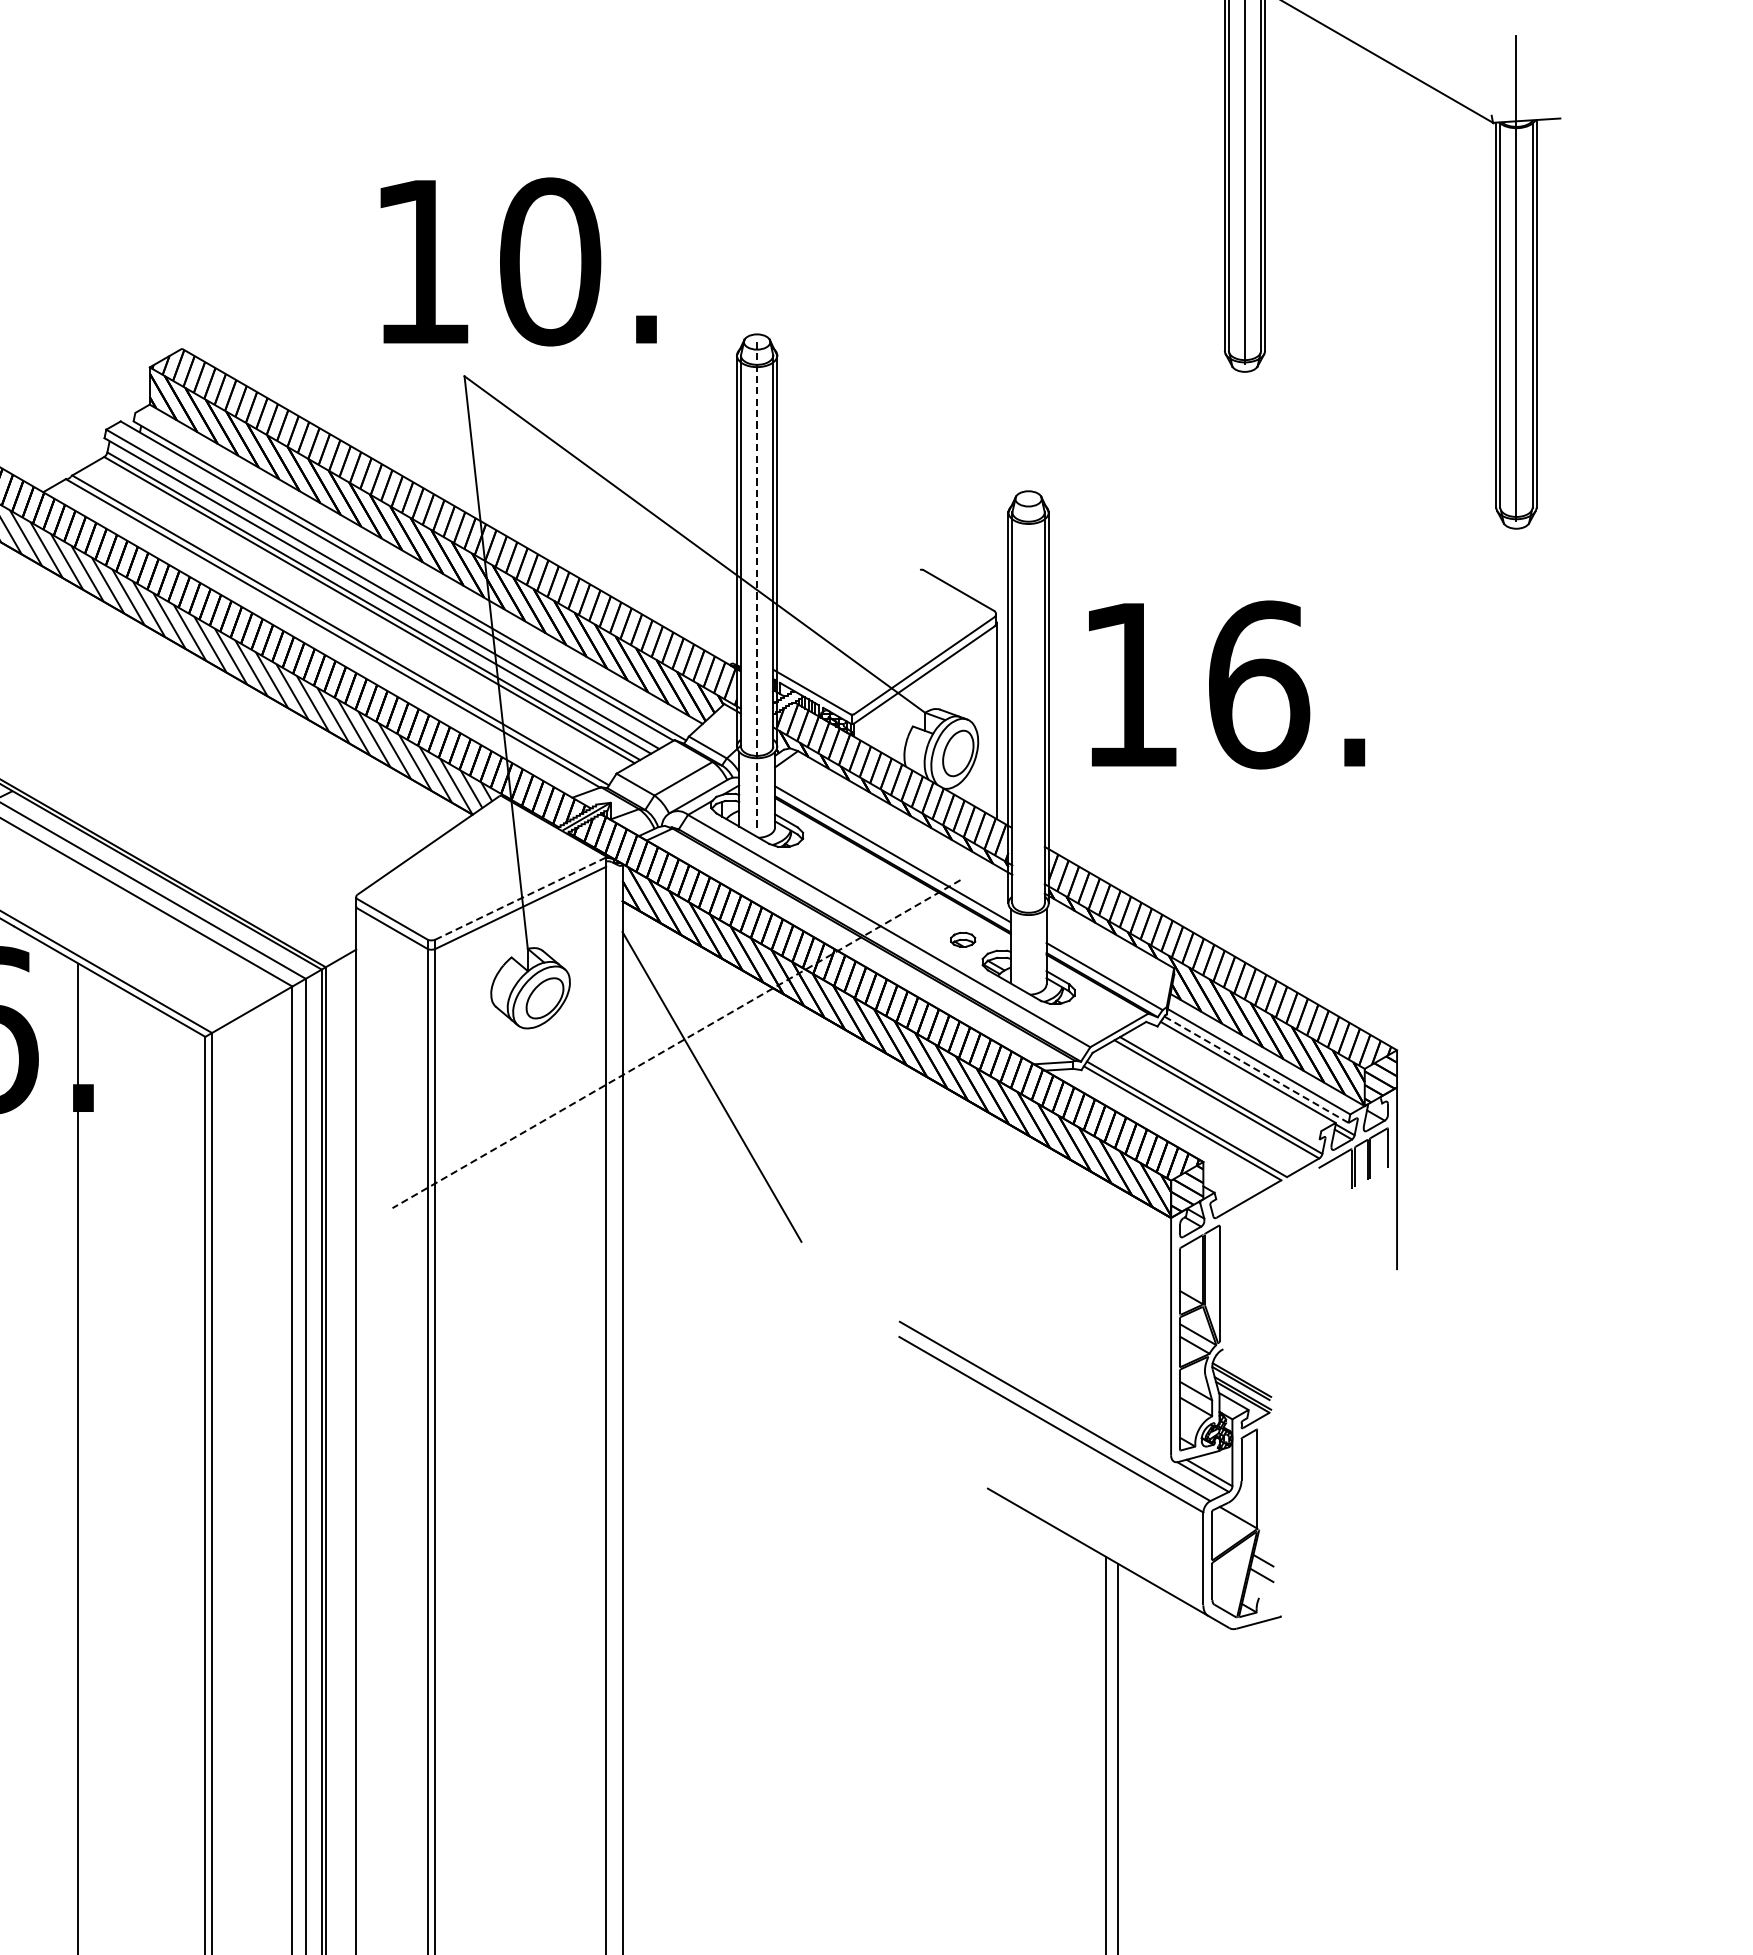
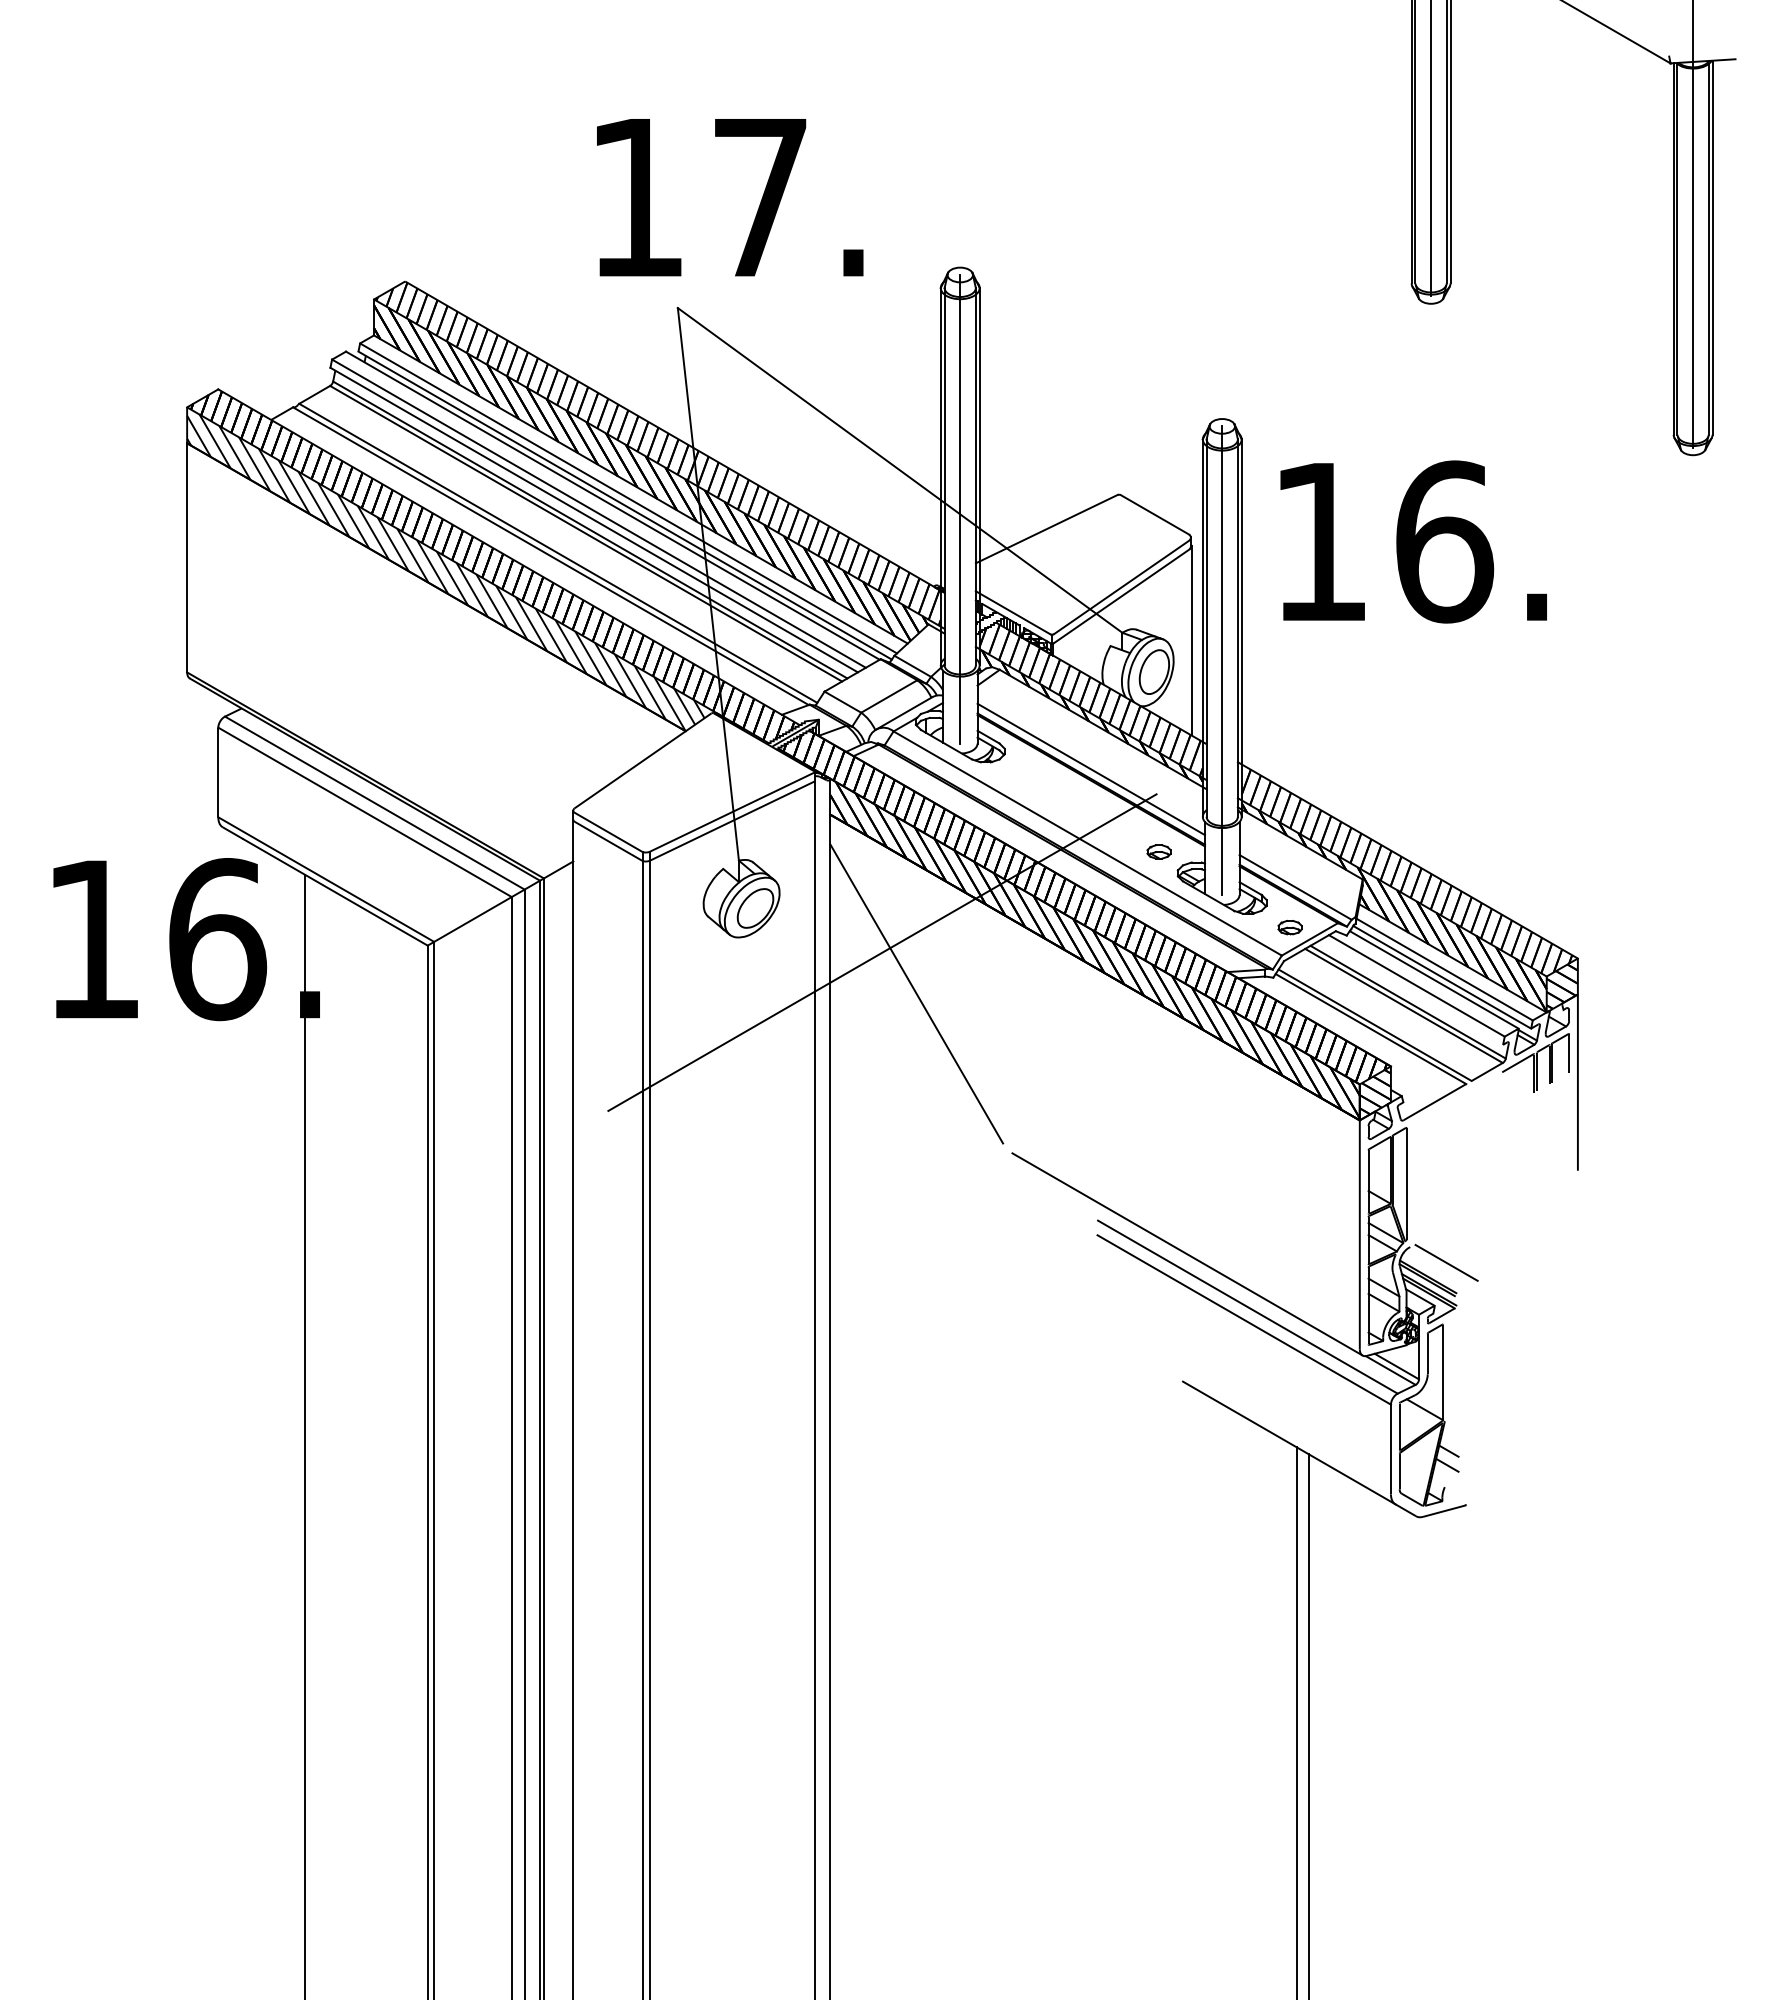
text: (550, 261) -> (760, 197), 10. -> 17.
line: (413, 573) -> (628, 498), added
line: (757, 583) -> (960, 508), dashed -> solid
line: (846, 605) -> (1046, 529), added
text: (1226, 684) -> (1413, 541), moved
line: (1028, 741) -> (1222, 660), added
line: (521, 898) -> (732, 812), dashed -> solid
part: (1098, 1018) -> (1289, 927), added
line: (676, 1043) -> (882, 952), dashed -> solid
line: (1256, 1069) -> (1442, 977), dashed -> solid
line: (1229, 1078) -> (1416, 985), added
line: (991, 1356) -> (1186, 1254), added
line: (1260, 1365) -> (1446, 1262), added

